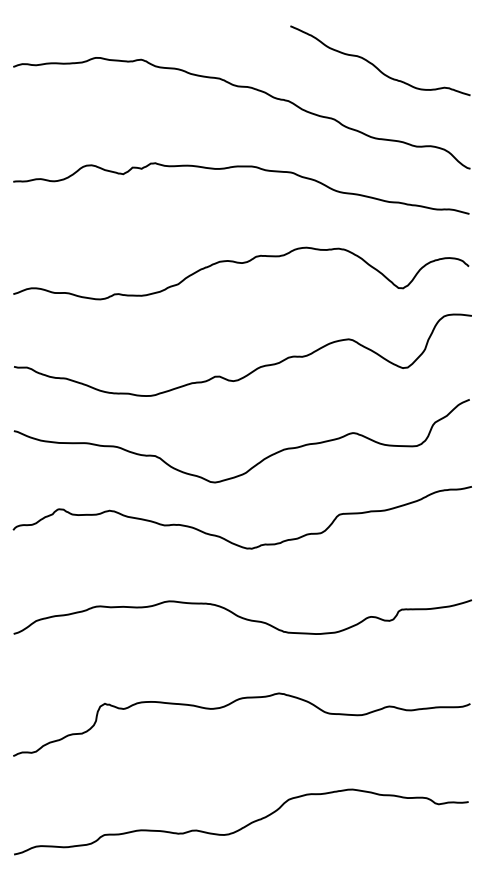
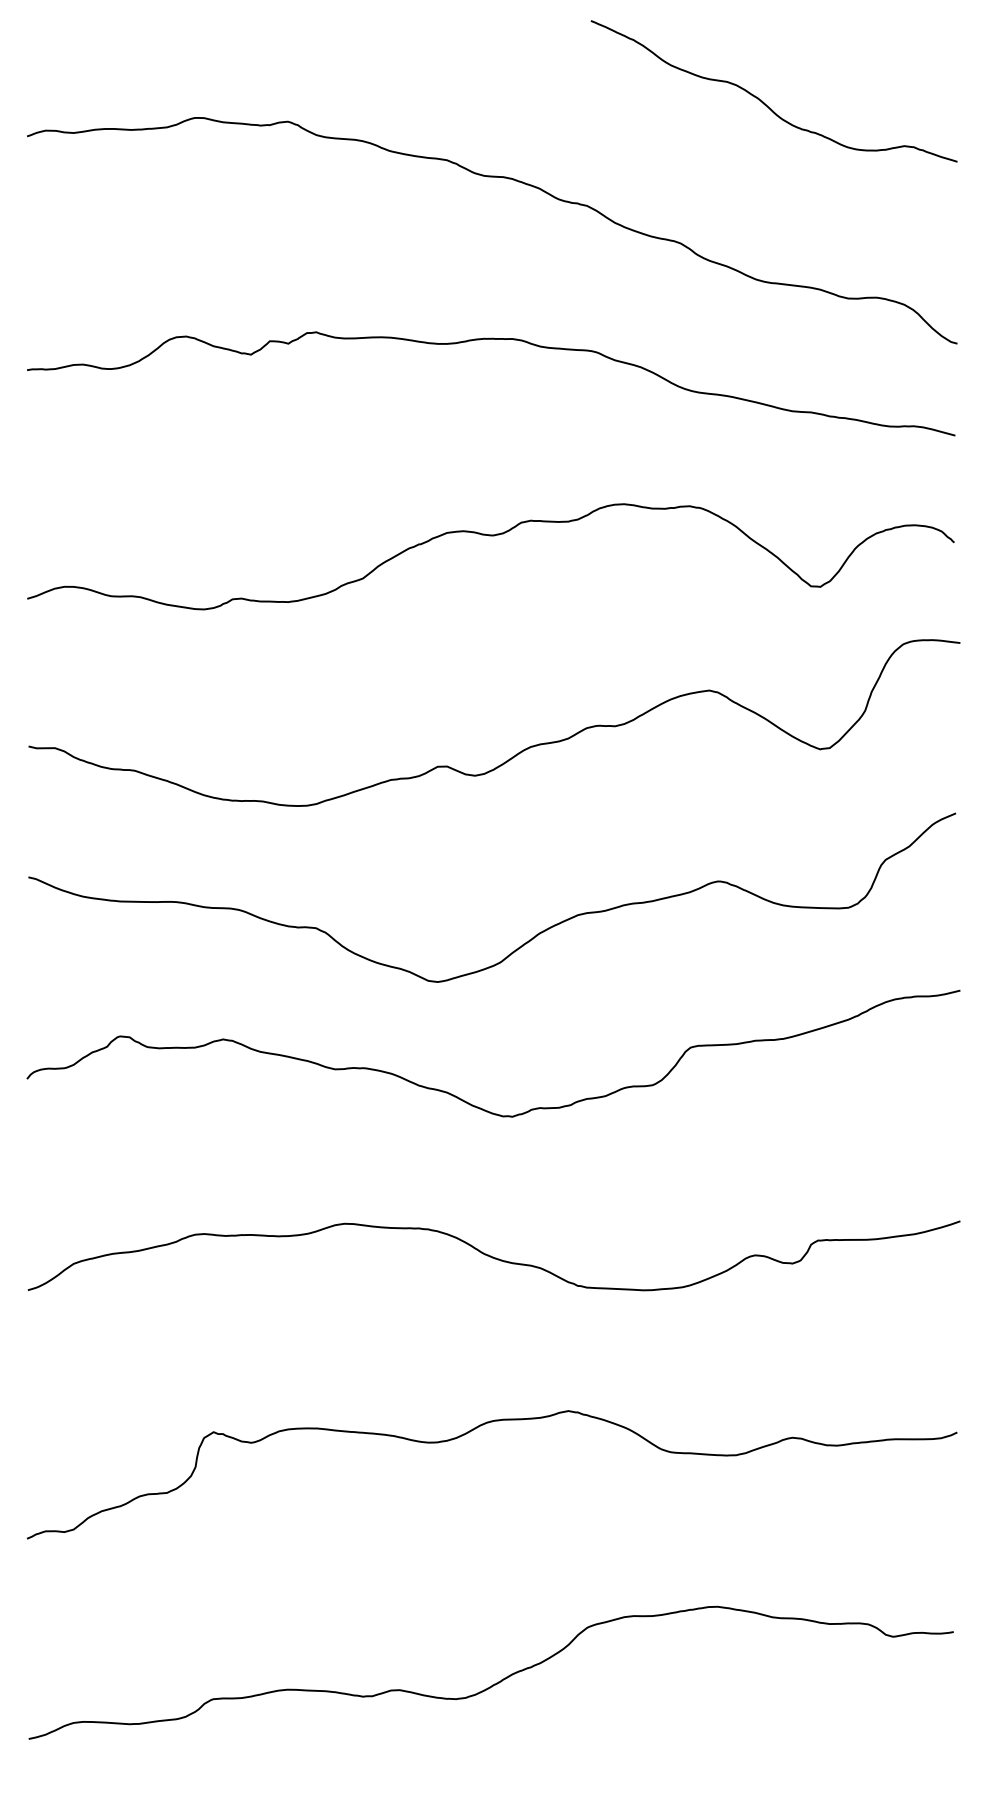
curve: (375, 65) -> (764, 100), moved

